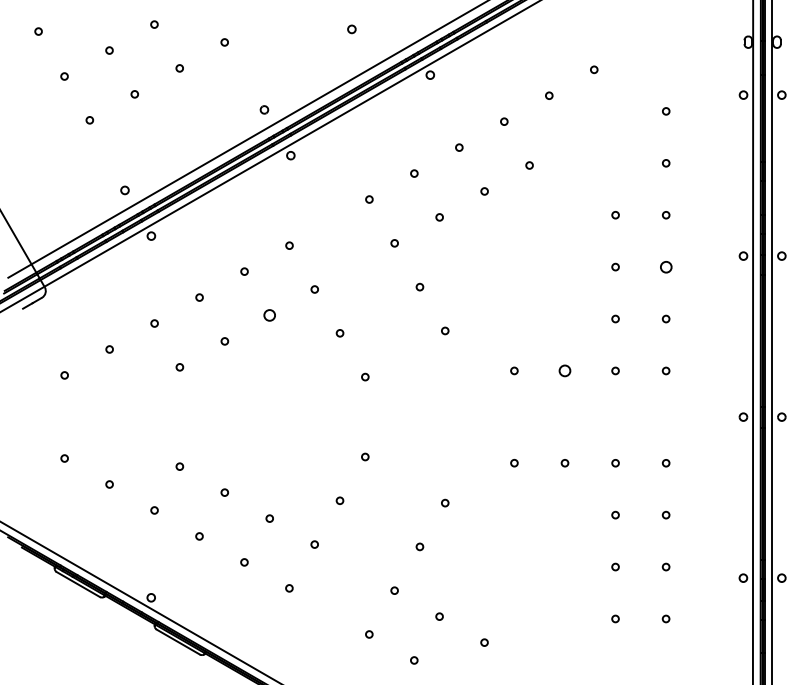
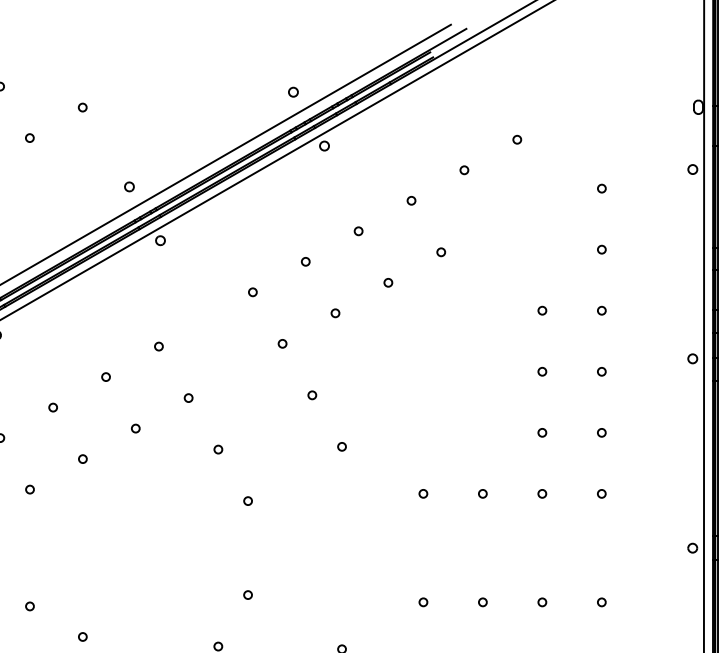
circle: (351, 29) -> (292, 92), moved
circle: (665, 266) -> (601, 371), size x0.62
circle: (269, 315) -> (135, 428), size x0.62
circle: (564, 370) -> (482, 493), size x0.62

